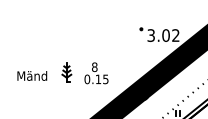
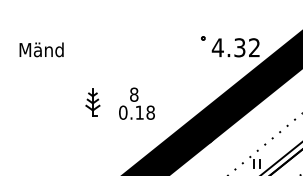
text: (158, 35) -> (228, 47), 3.02 -> 4.32
text: (32, 75) -> (41, 49), moved
text: (105, 79) -> (150, 112), 0.15 -> 0.18

